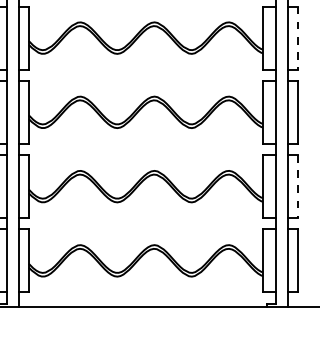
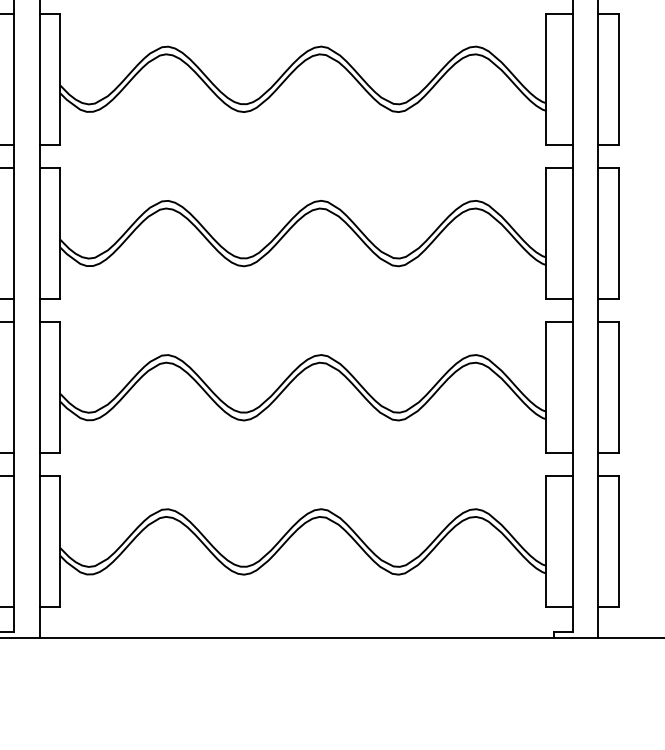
line: (298, 38) -> (620, 80), dashed -> solid
line: (298, 186) -> (620, 387), dashed -> solid

